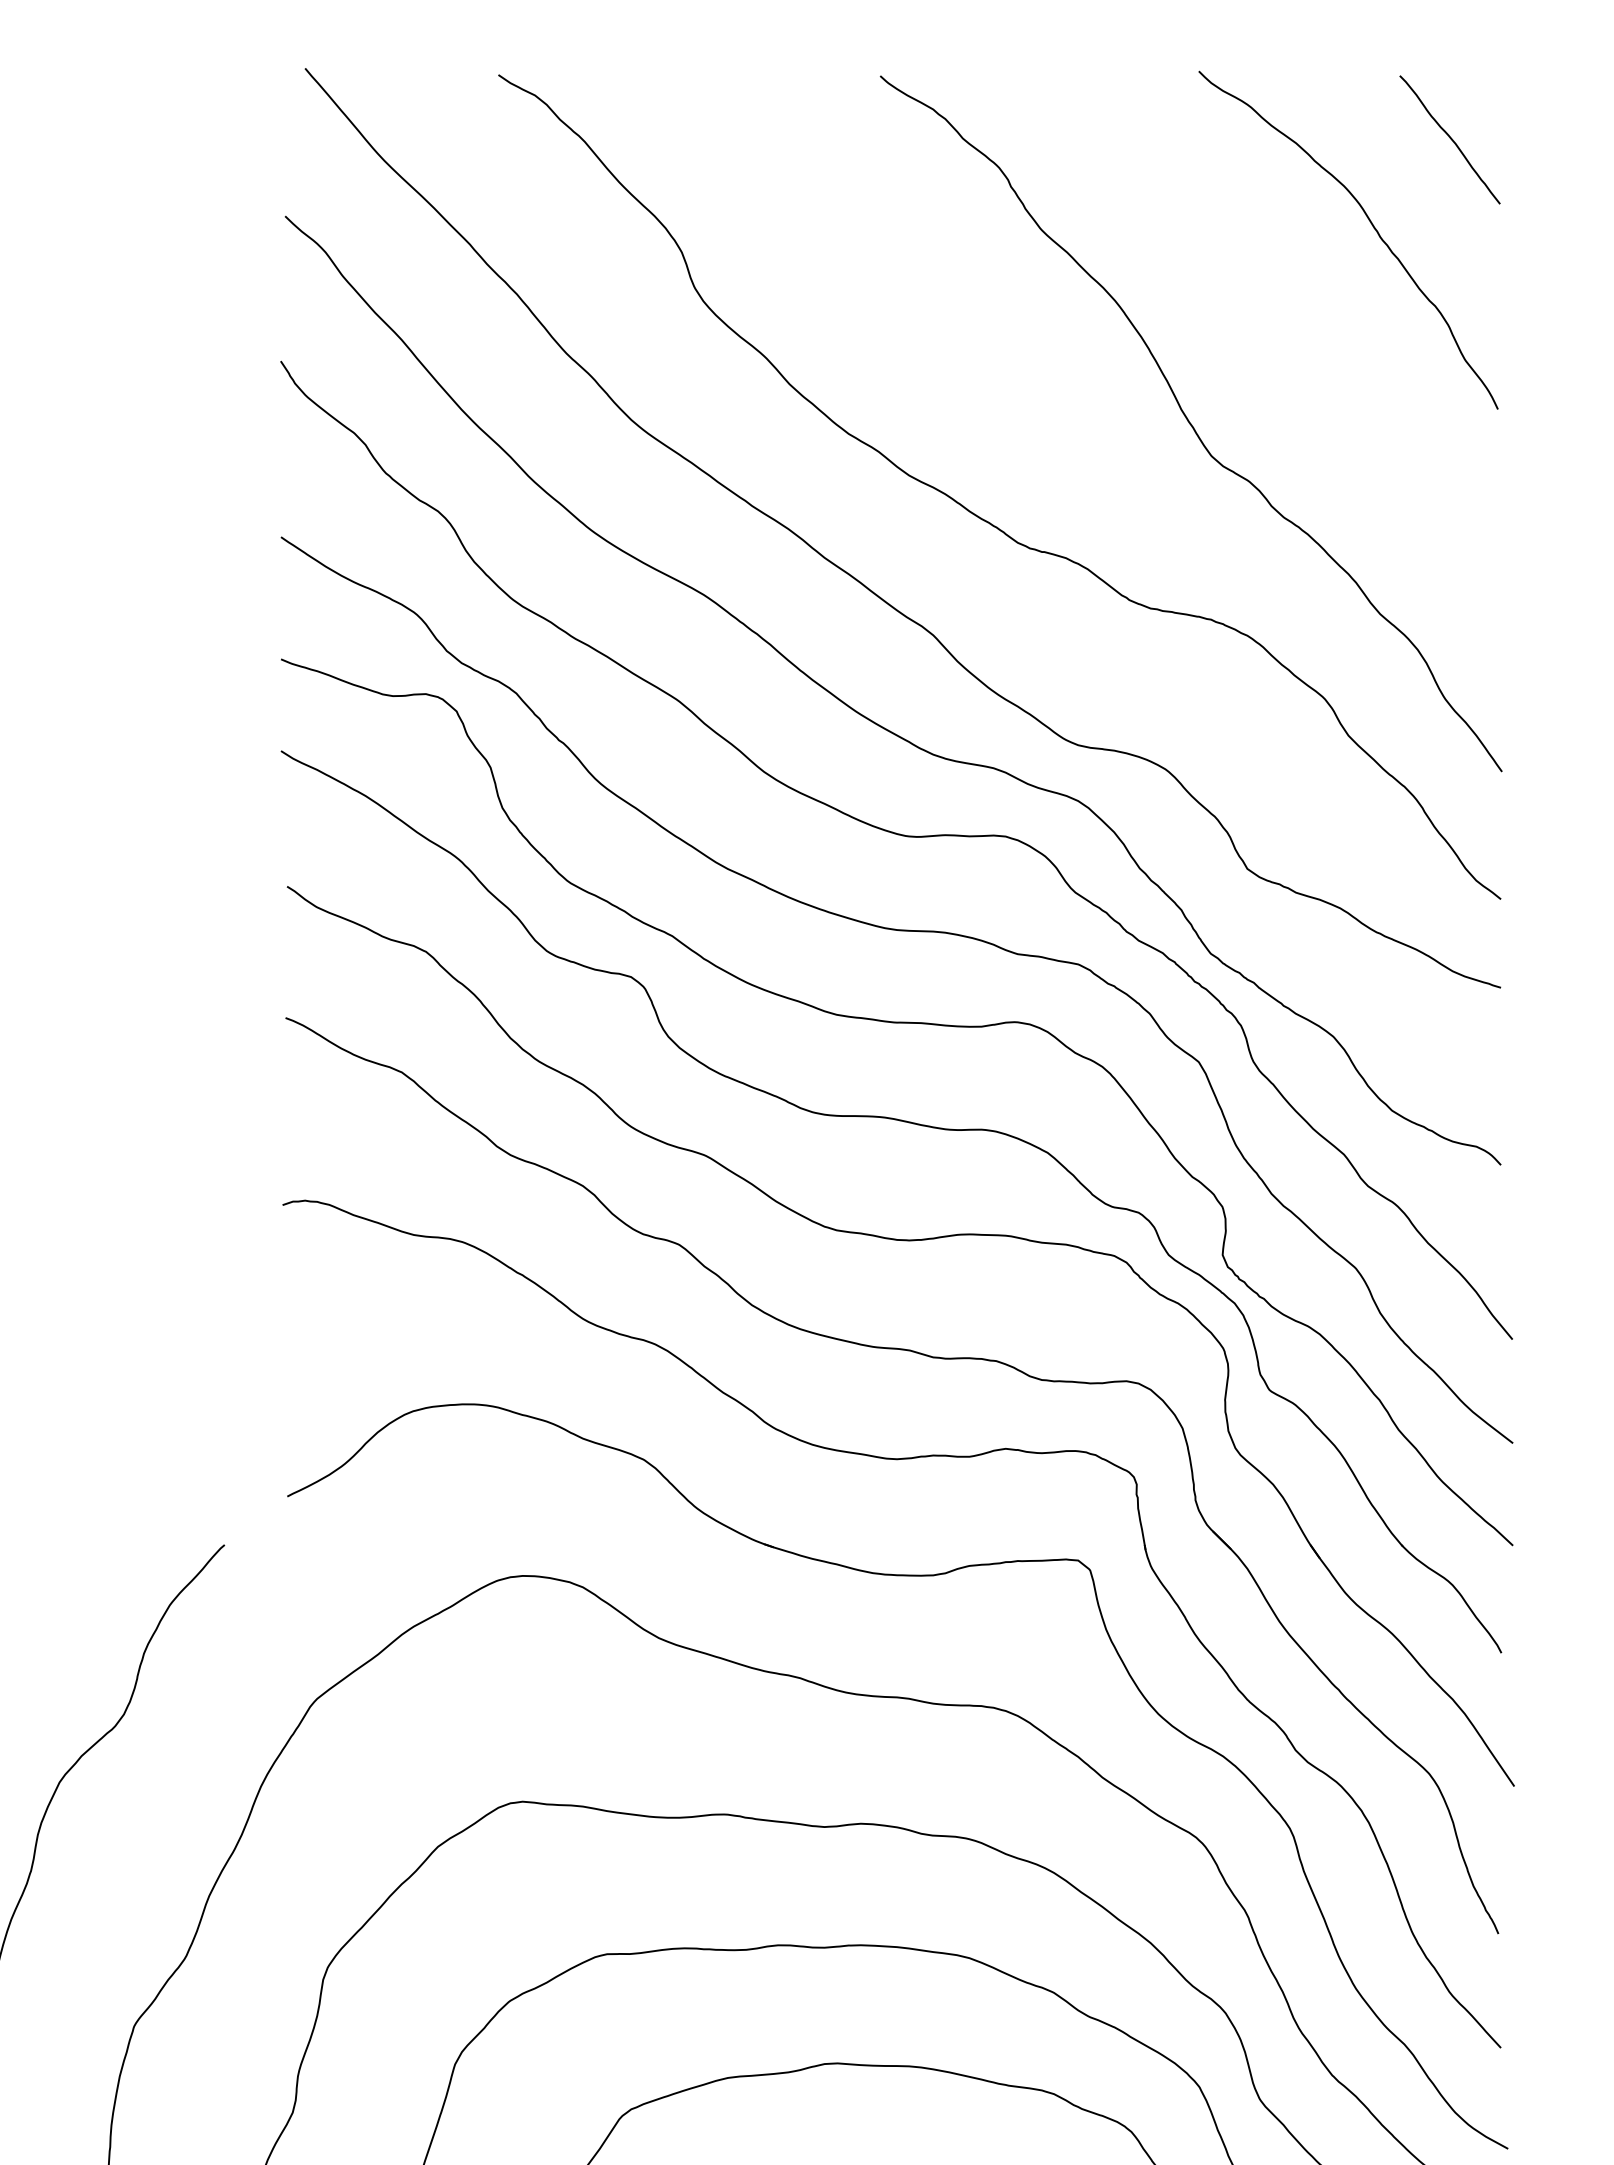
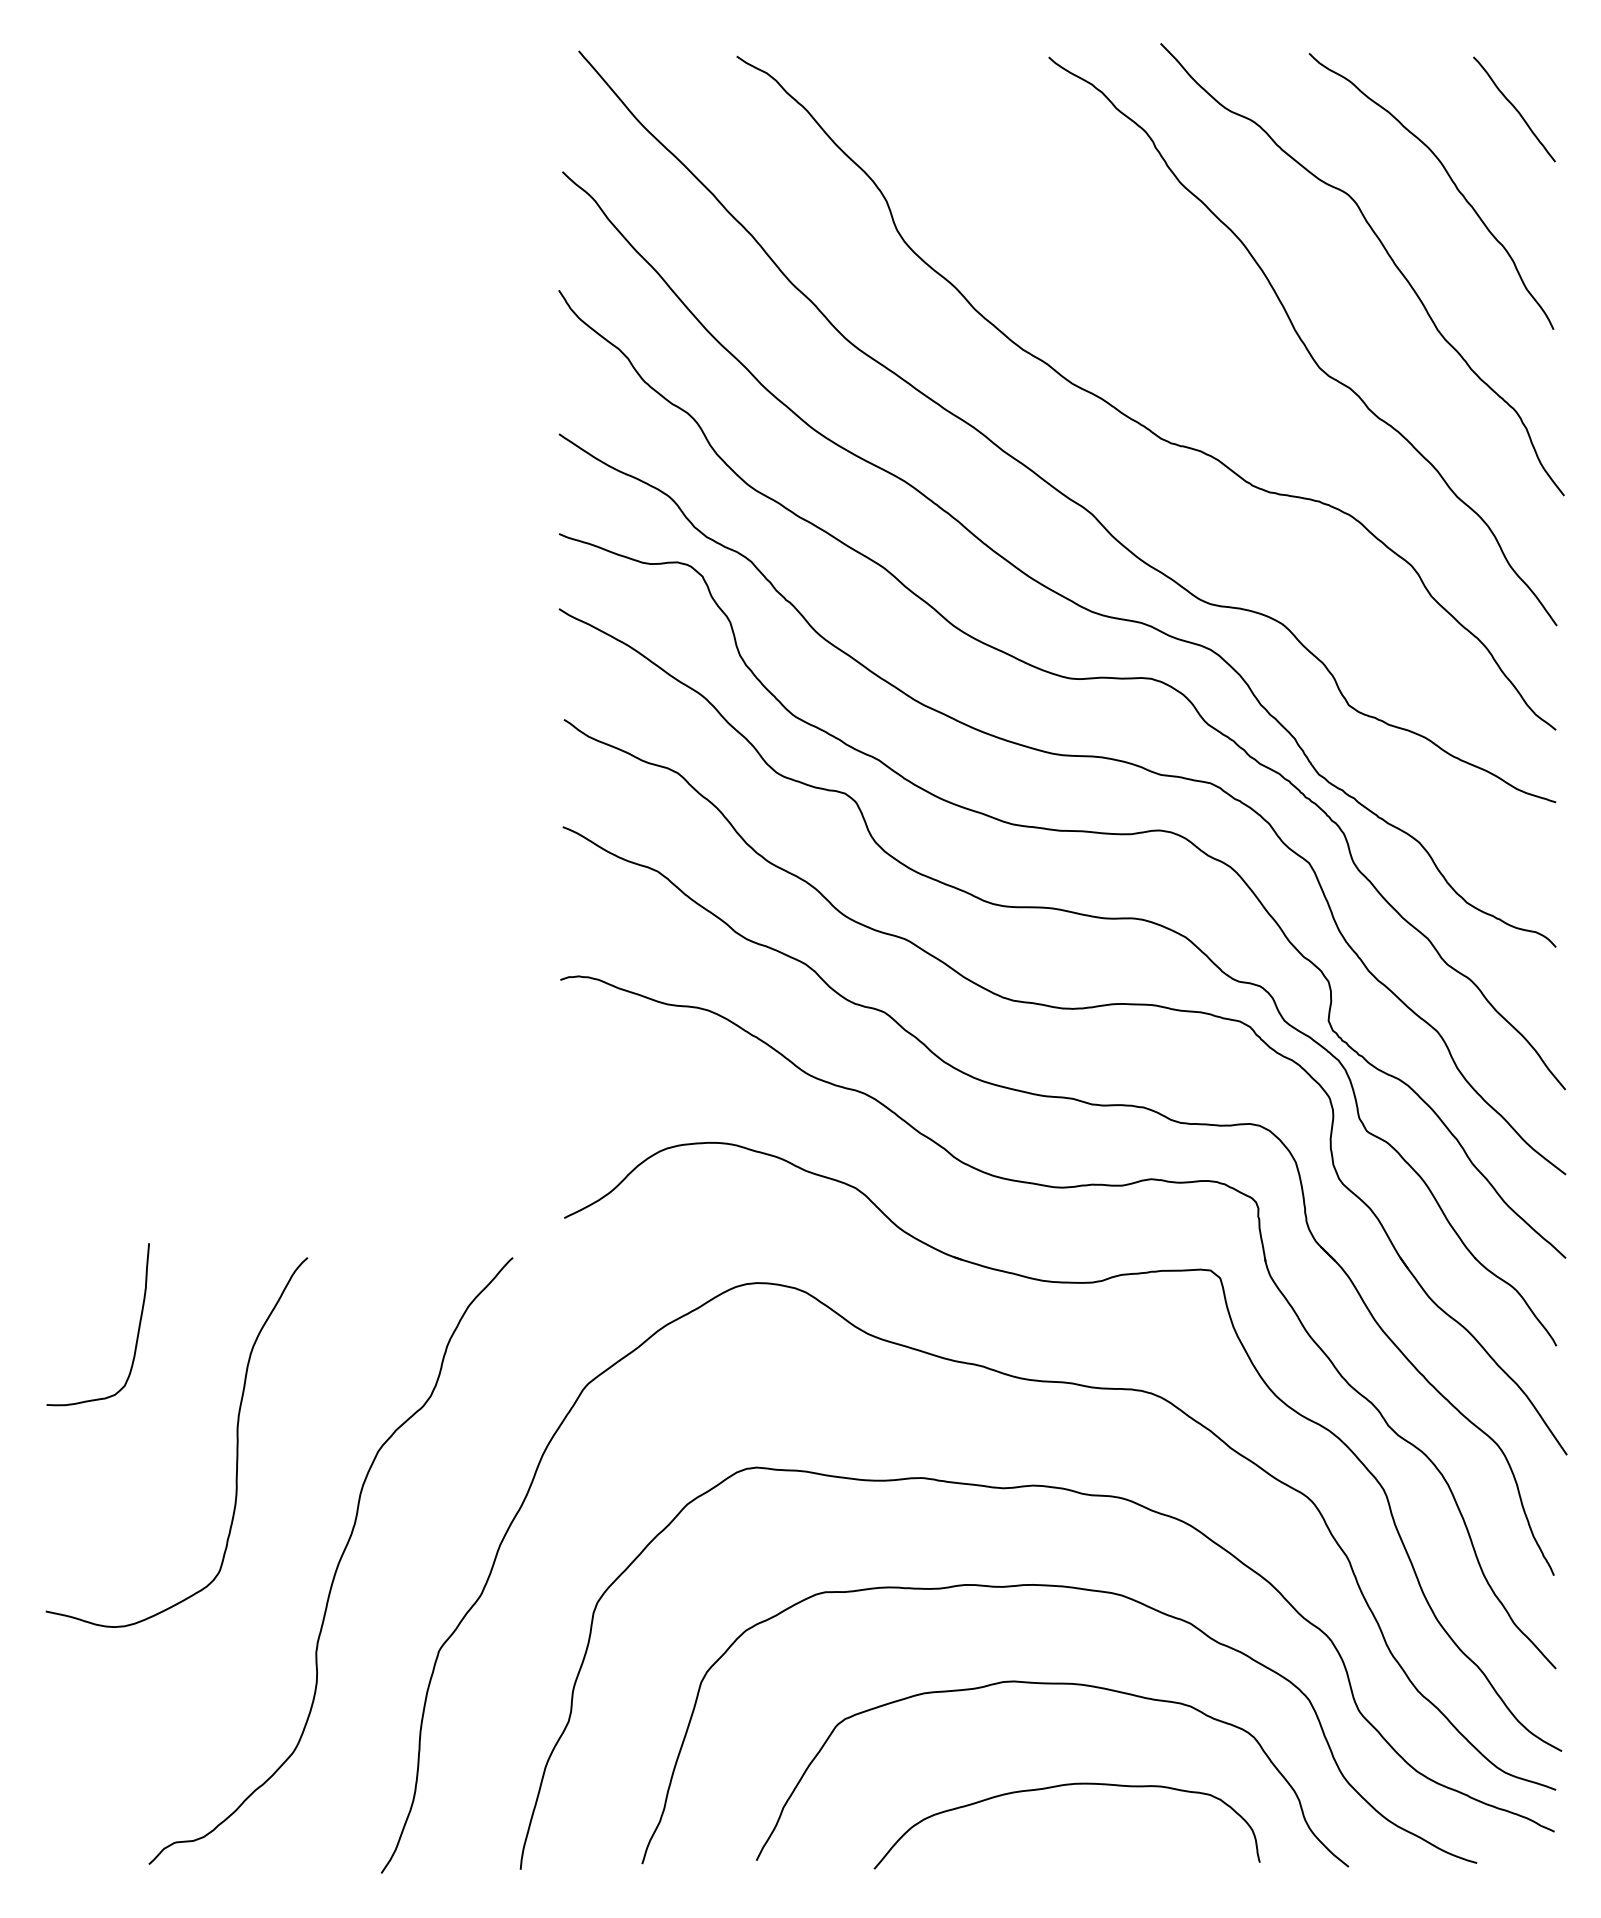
curve: (1295, 319) -> (1388, 256), added

